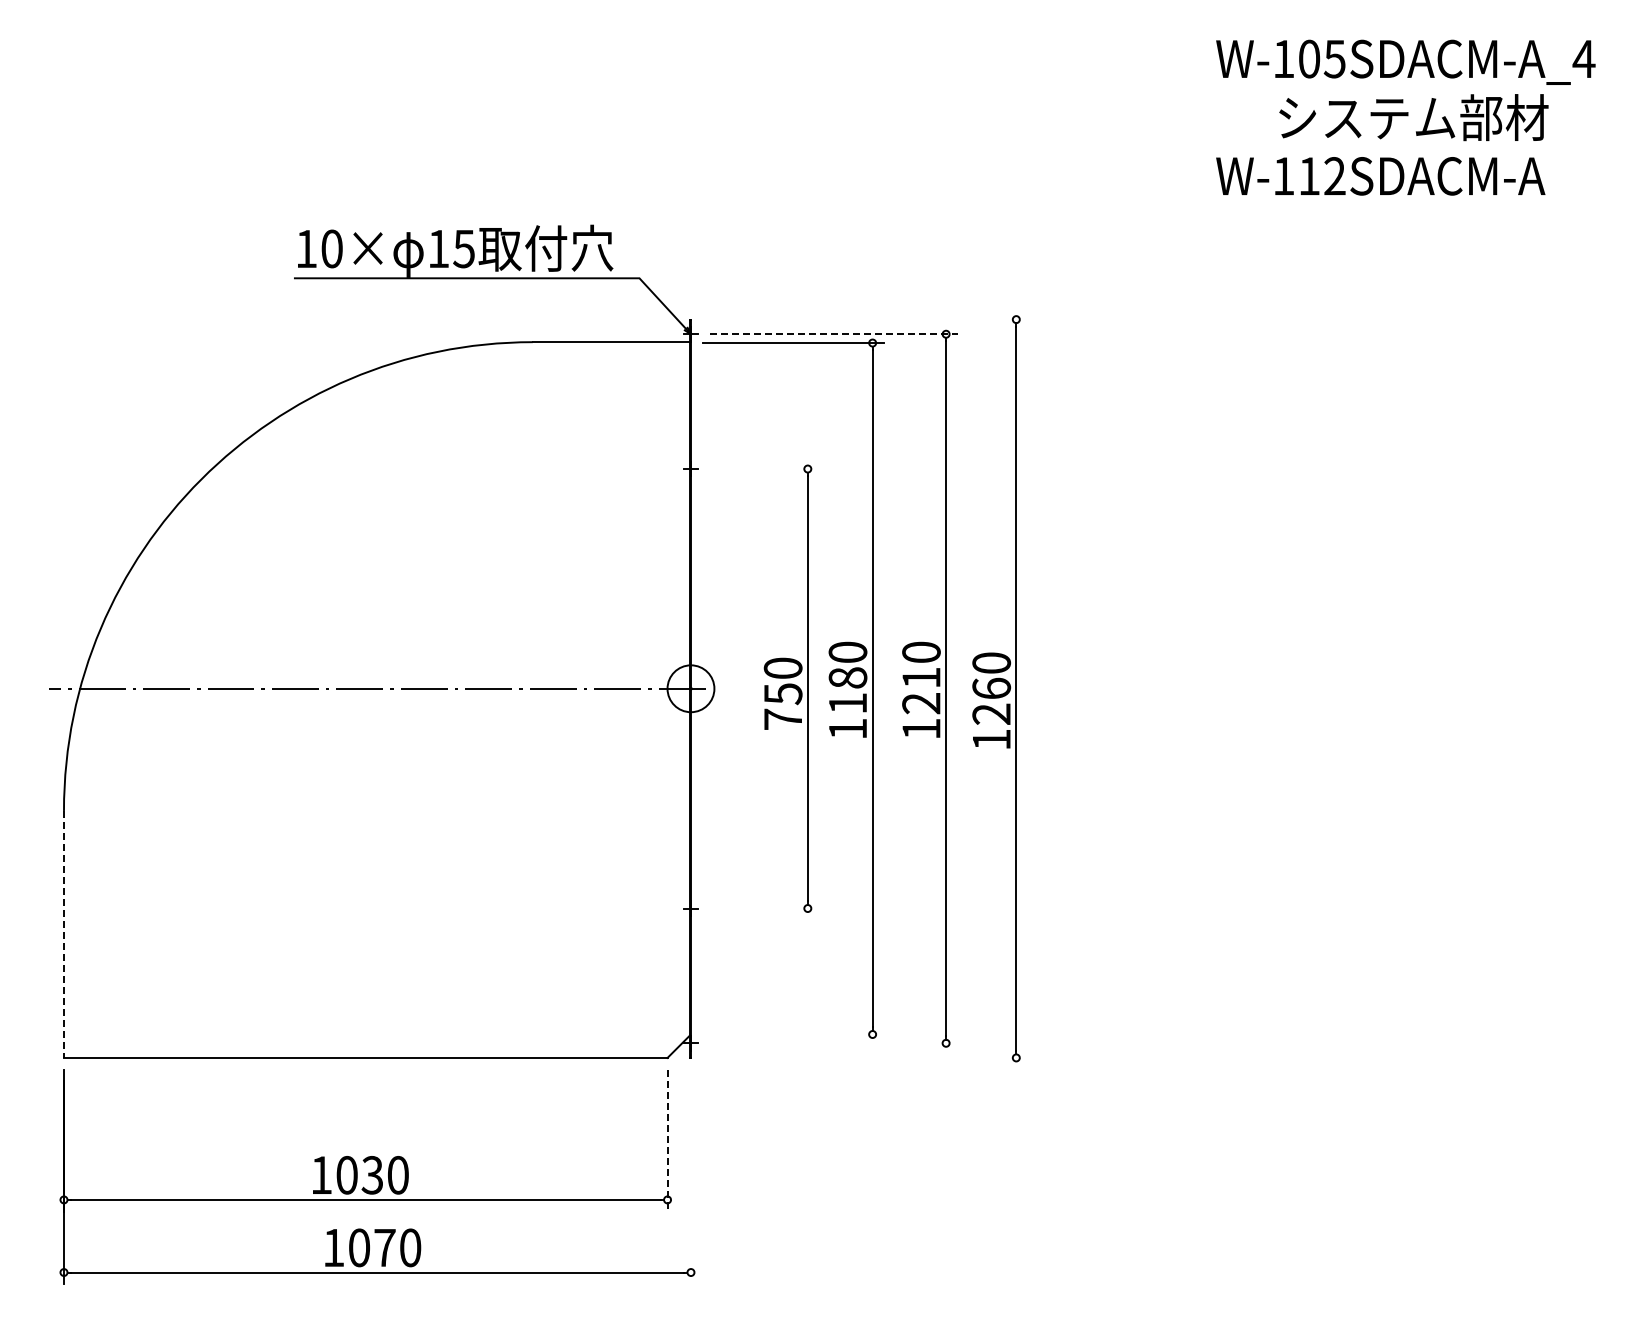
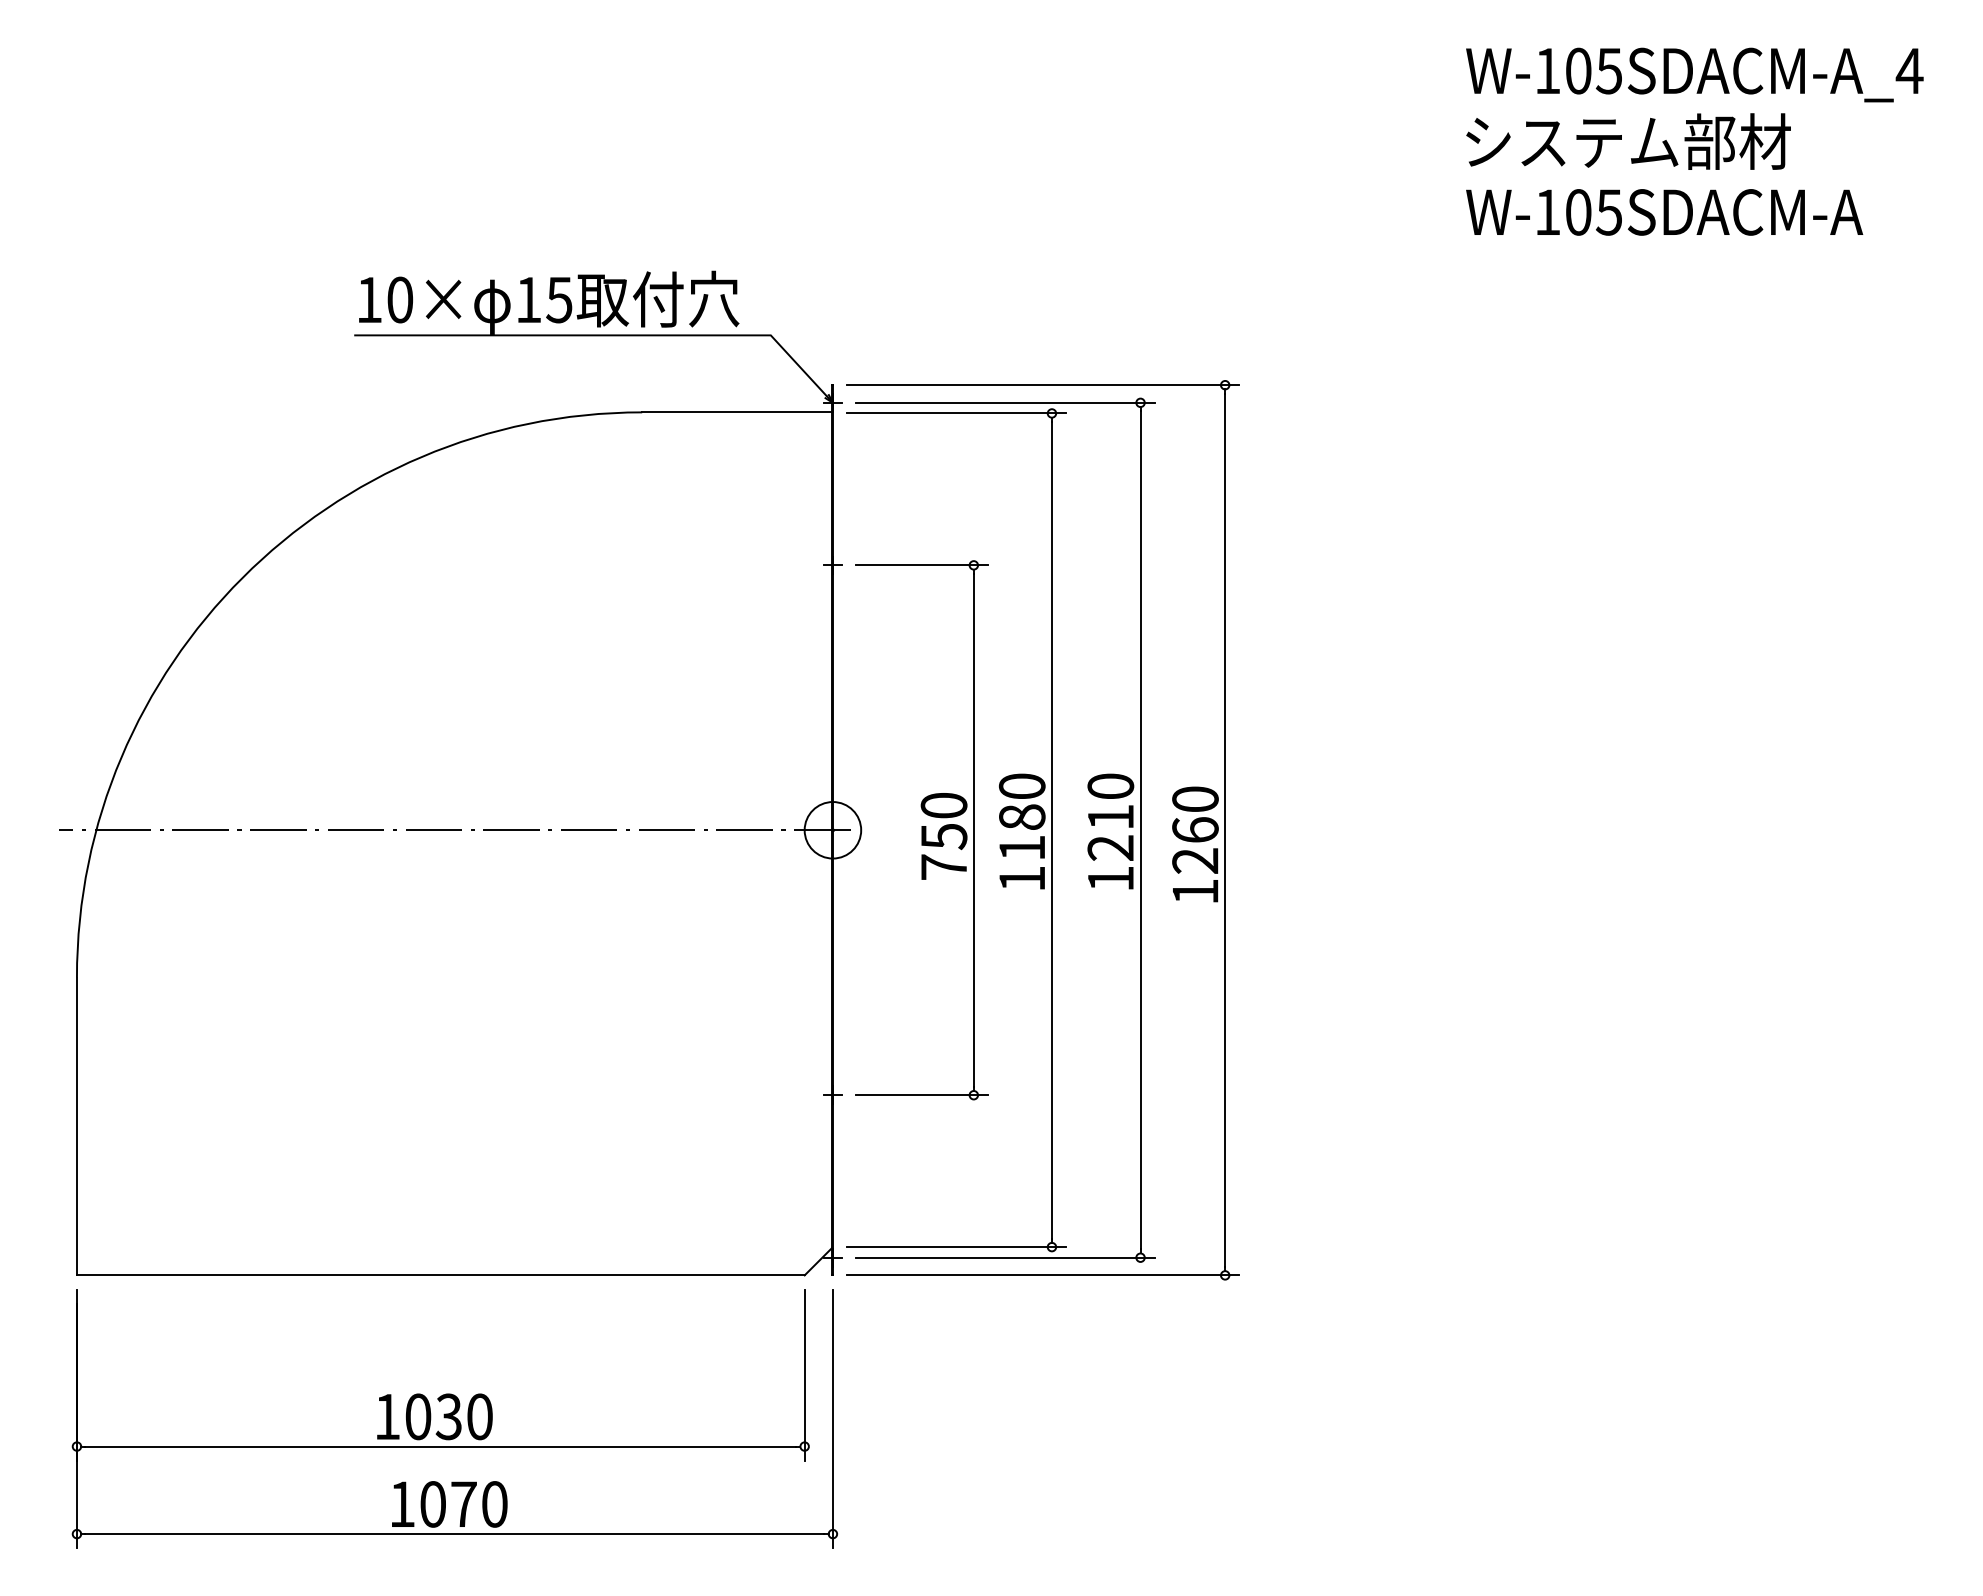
text: (1413, 117) -> (1628, 141), moved
text: (1322, 176) -> (1594, 212), W-112SDACM-A -> W-105SDACM-A
line: (865, 319) -> (1043, 385), added
line: (833, 334) -> (1004, 403), dashed -> solid
line: (764, 469) -> (921, 565), added
line: (764, 908) -> (921, 1095), added
line: (63, 934) -> (76, 1126), dashed -> solid
line: (793, 1034) -> (956, 1247), added
line: (833, 1043) -> (1004, 1257), added
line: (865, 1057) -> (1043, 1274), added
line: (667, 1140) -> (804, 1374), dashed -> solid
line: (690, 1176) -> (832, 1418), added

